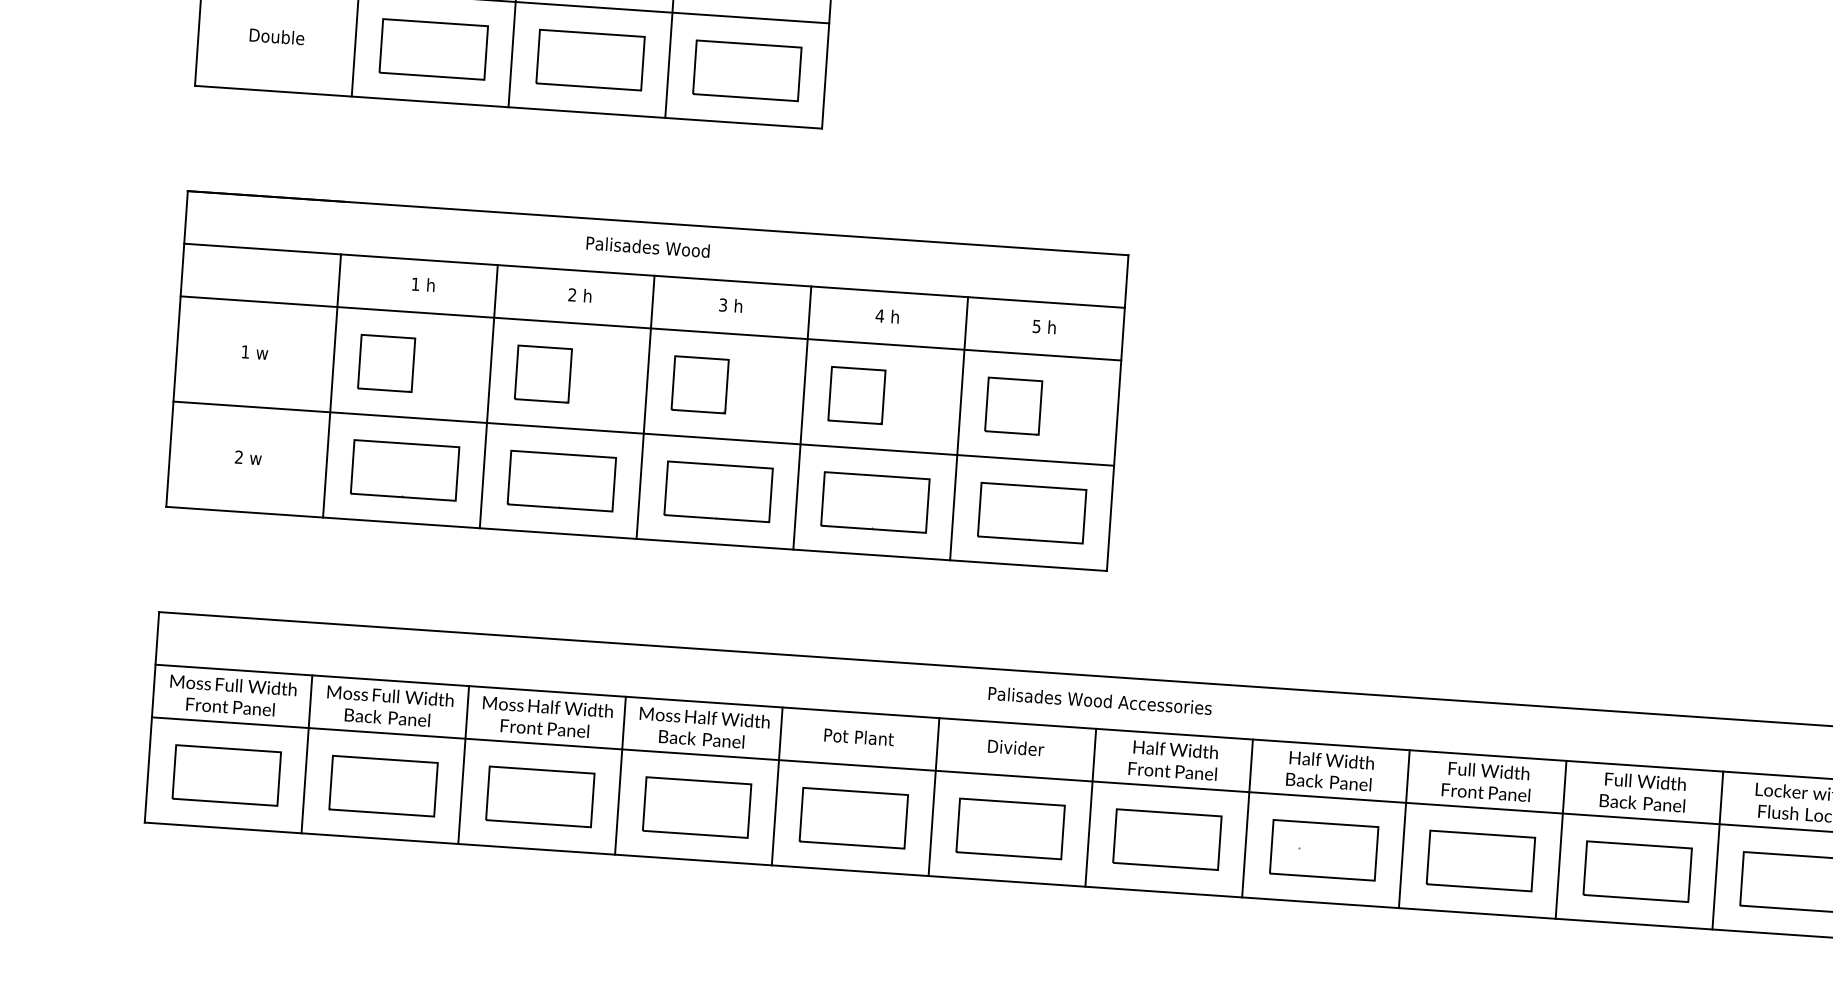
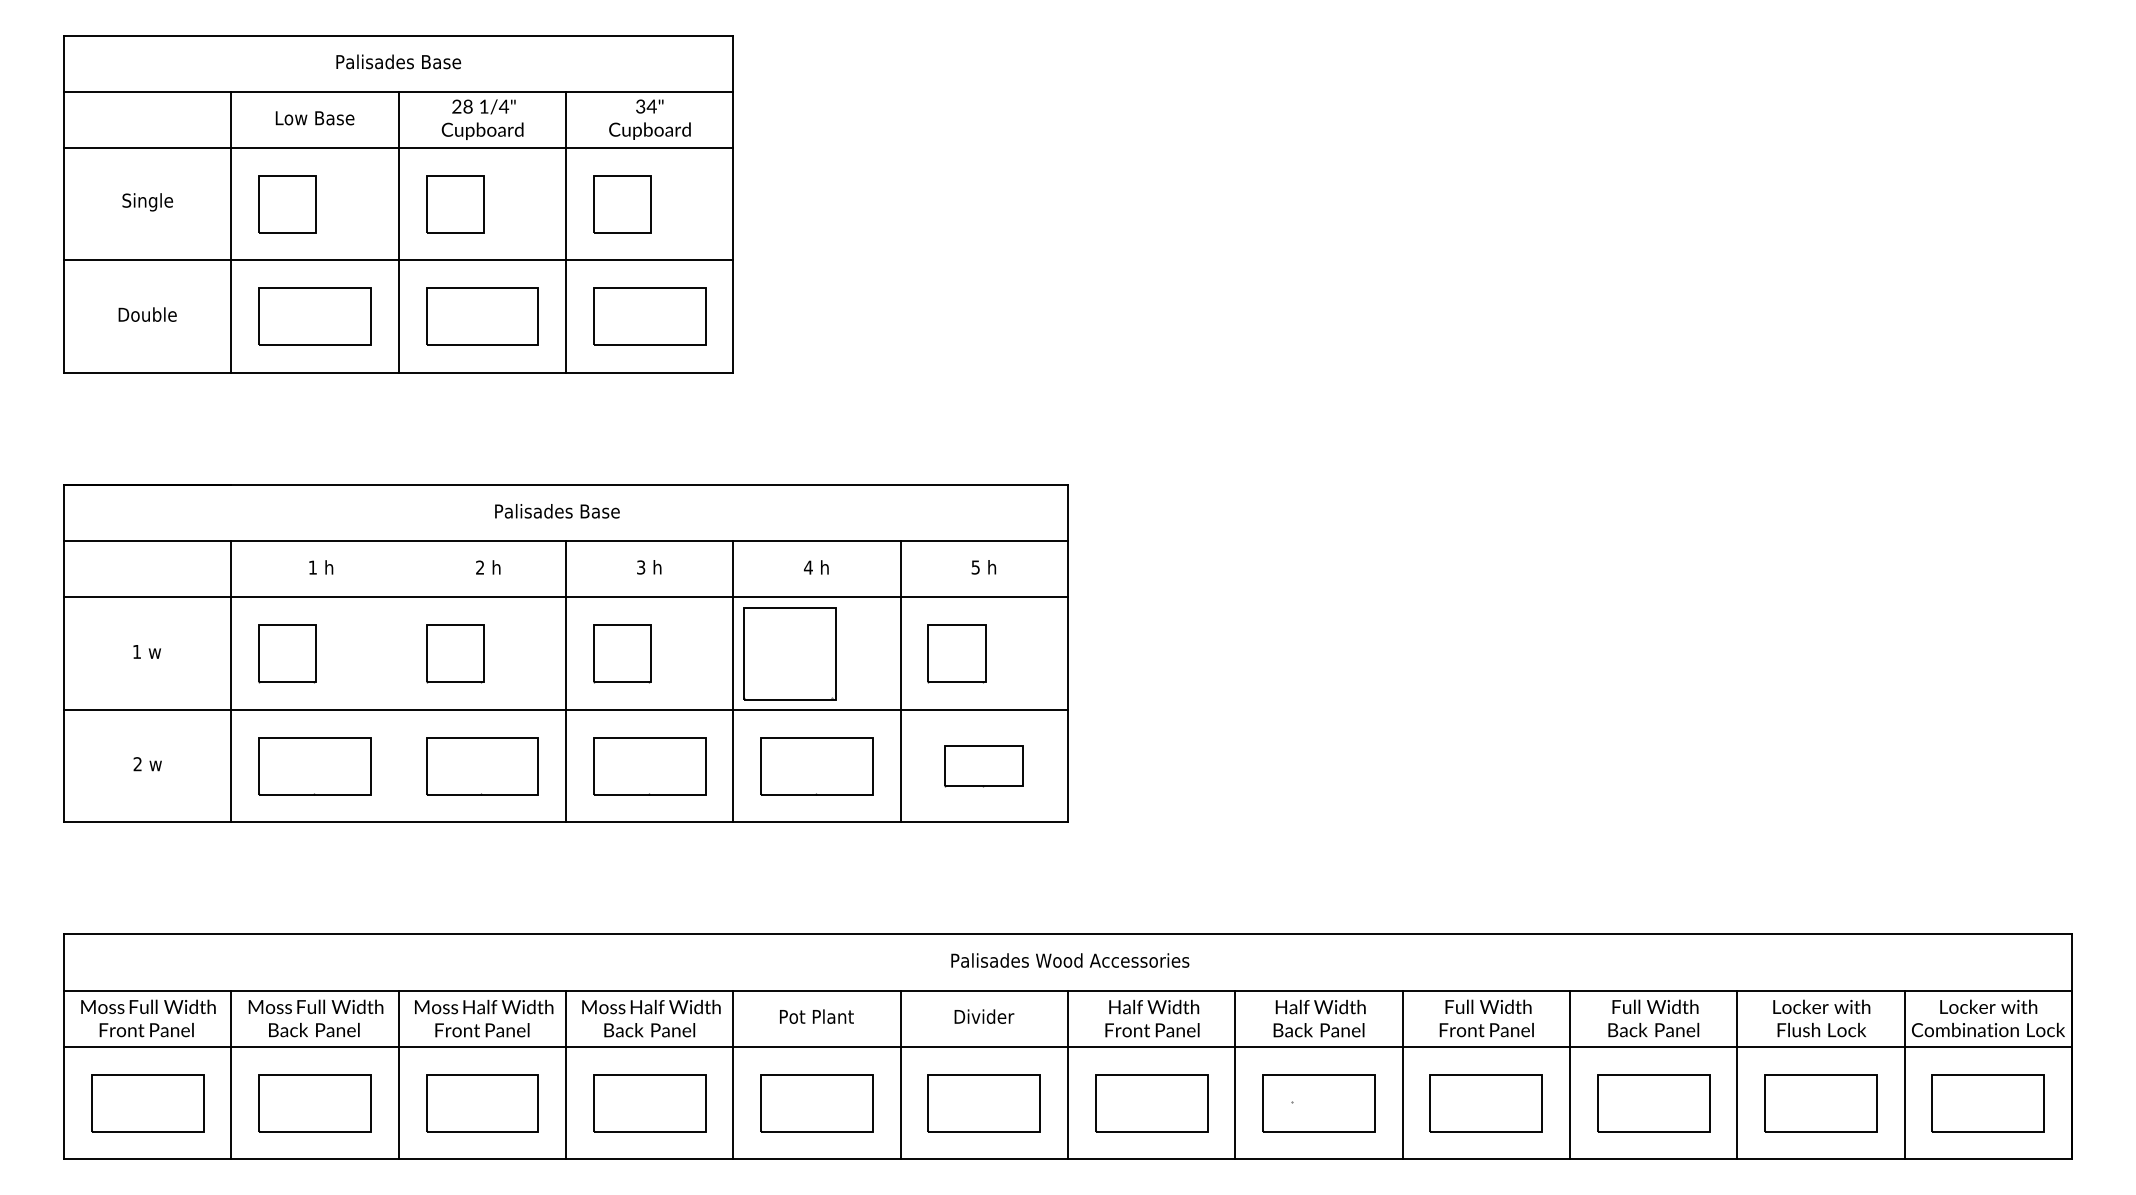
text: (647, 247) -> (556, 511), Palisades Wood -> Palisades Base
part: (856, 395) -> (789, 653), size x1.6
line: (488, 396) -> (398, 681), removed
part: (1031, 513) -> (983, 766), size x0.7

